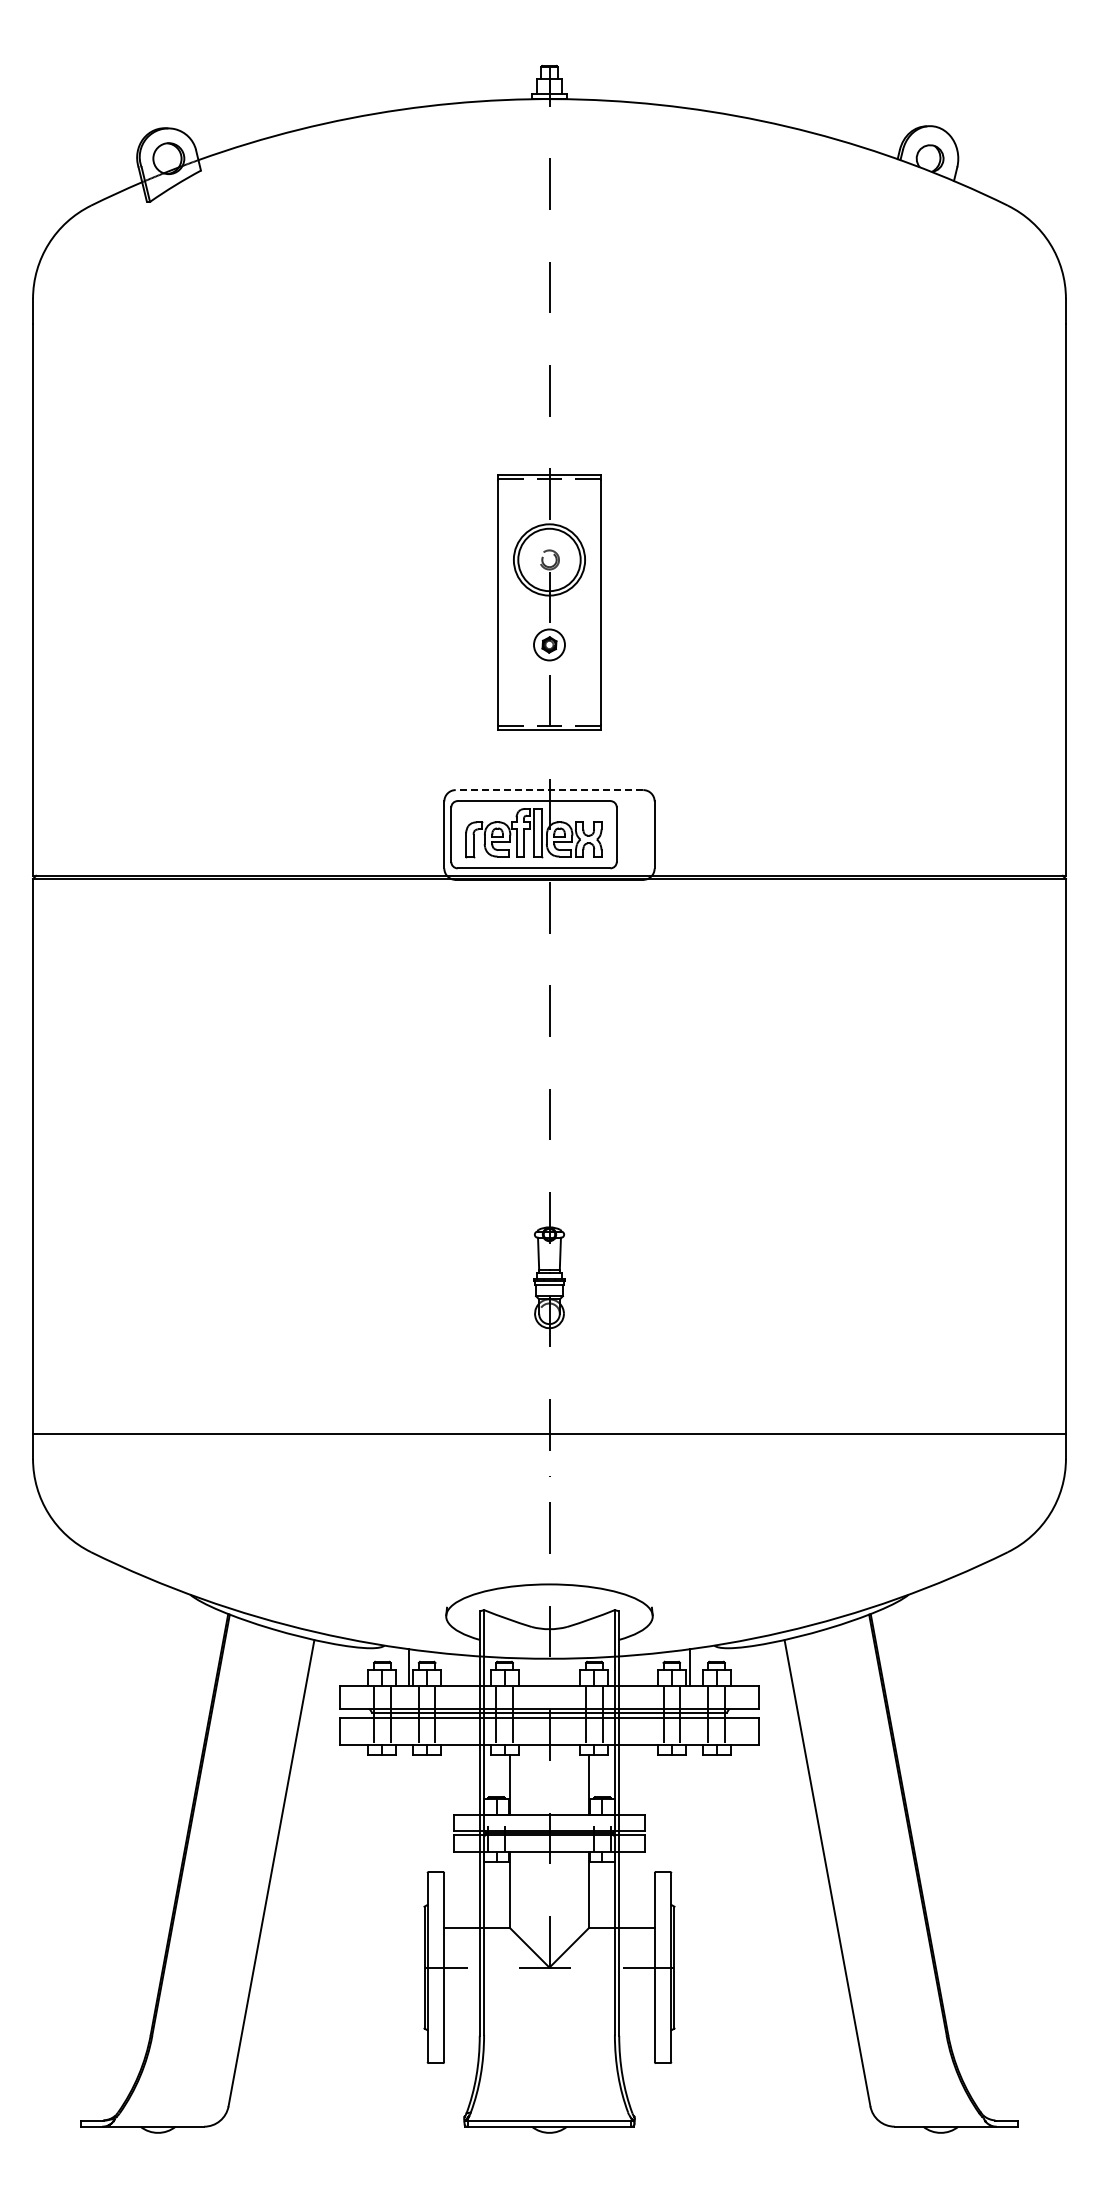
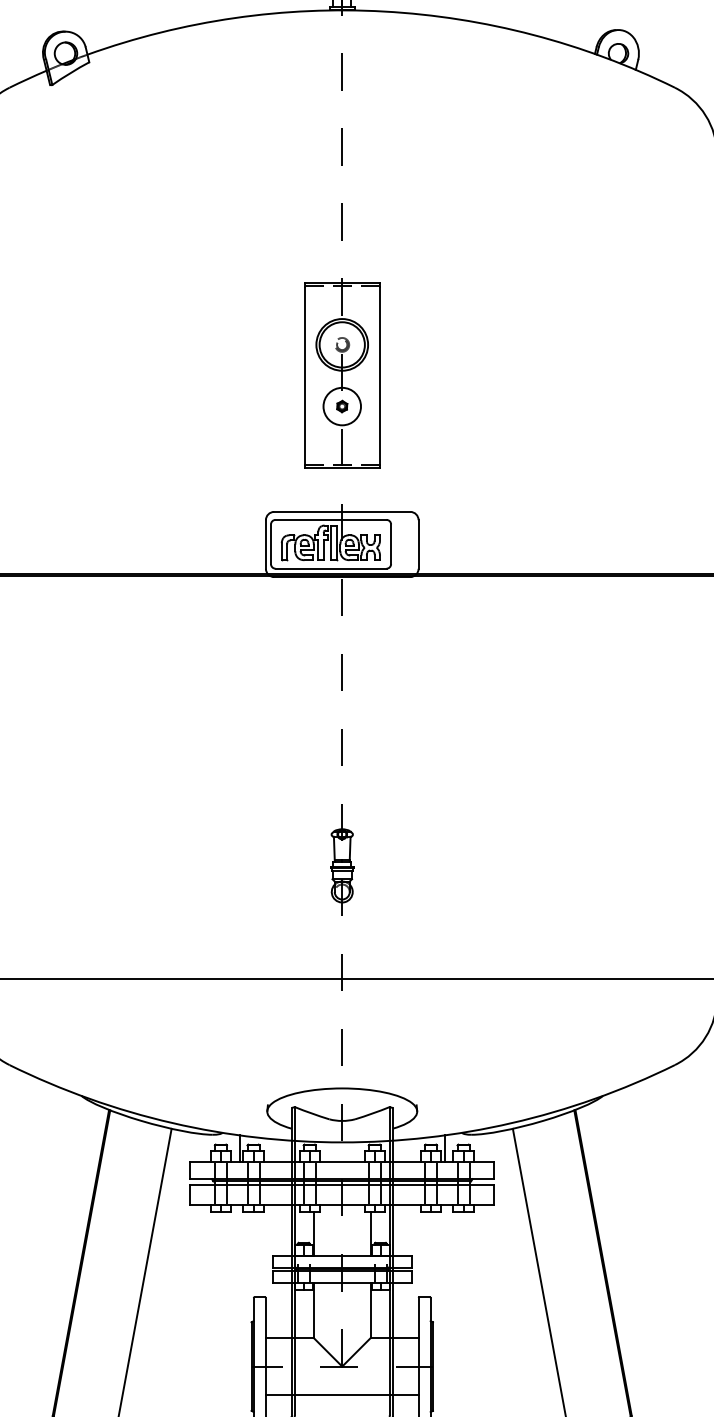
circle: (549, 644) -> (342, 406), size x1.67
line: (549, 790) -> (342, 512), dashed -> solid
line: (549, 2006) -> (342, 1394), added

